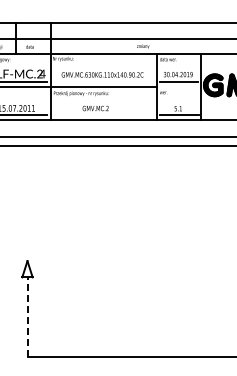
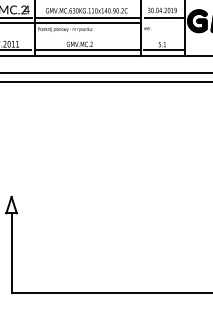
line: (104, 81) -> (88, 17), added
line: (104, 114) -> (88, 50), added
line: (27, 317) -> (11, 253), dashed -> solid

